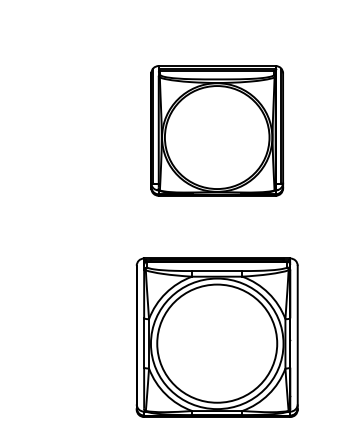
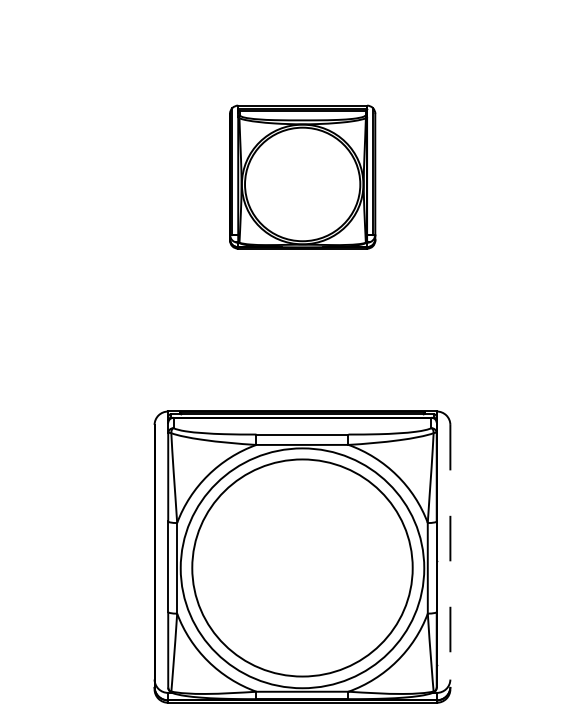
part: (217, 130) -> (302, 176), size x0.6
line: (297, 337) -> (449, 556), solid -> dashed

